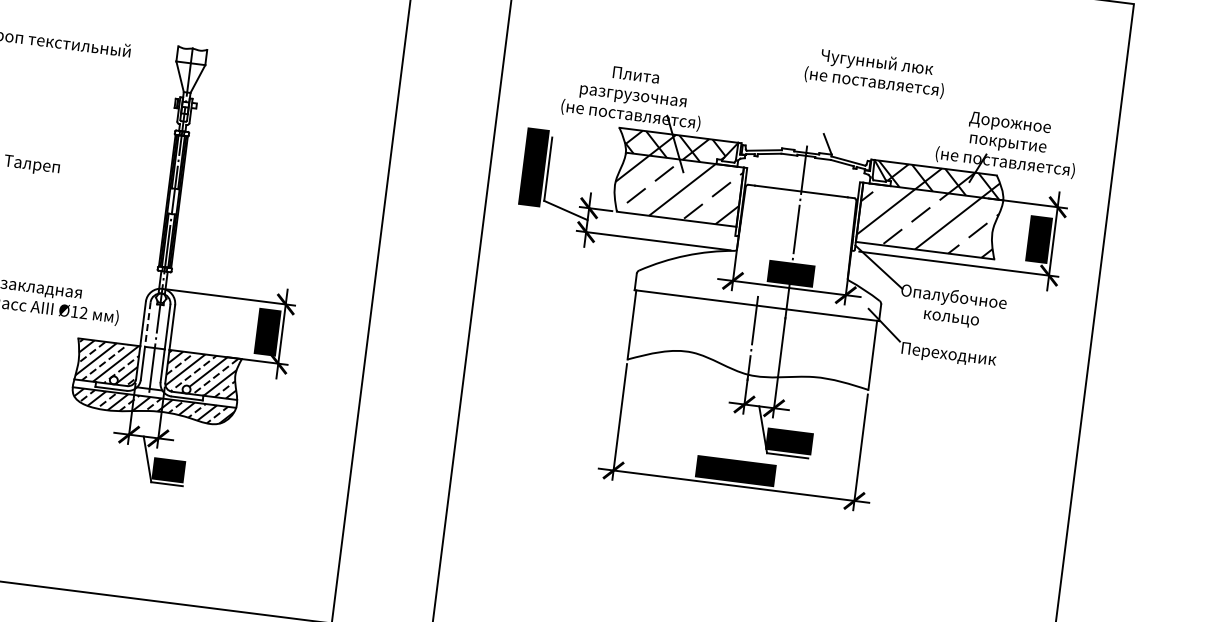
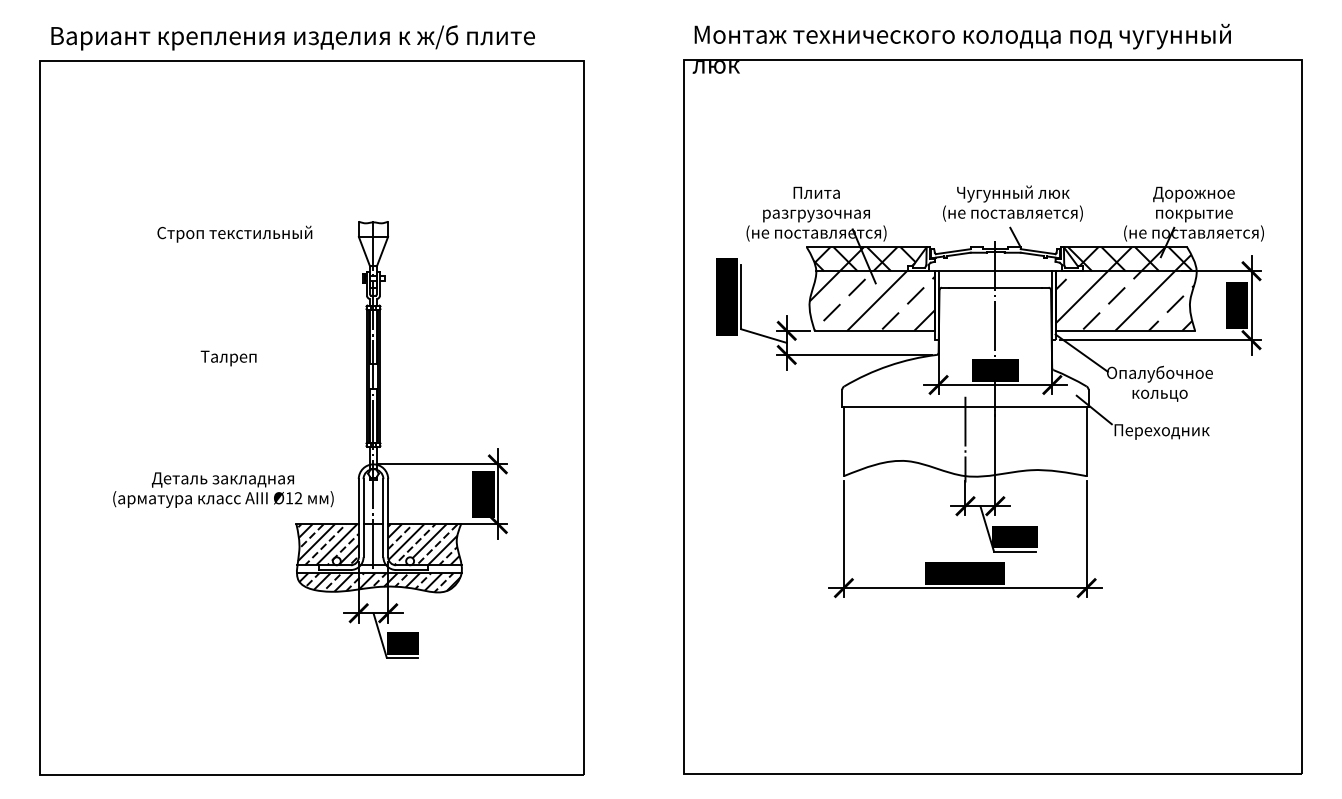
text: (875, 72) -> (1012, 203), moved
line: (803, 175) -> (995, 271), added
line: (147, 325) -> (363, 502), dashed -> solid

